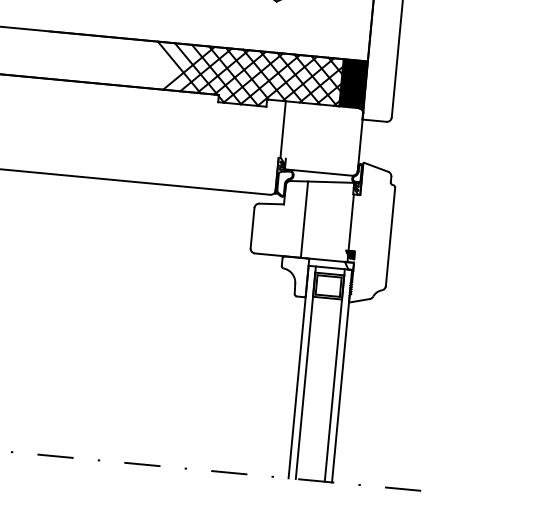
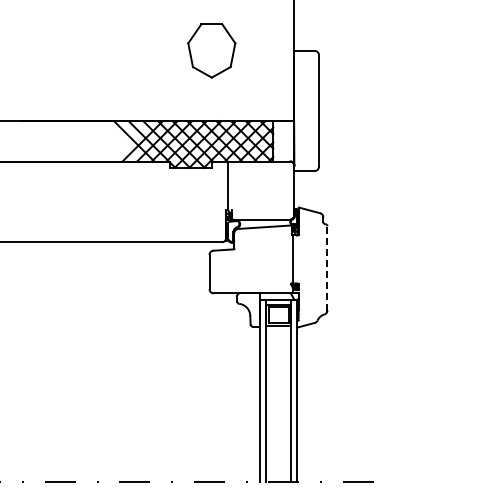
fill: (353, 86) -> (283, 143), removed
line: (303, 219) -> (252, 260), removed
line: (390, 236) -> (327, 268), solid -> dashed

